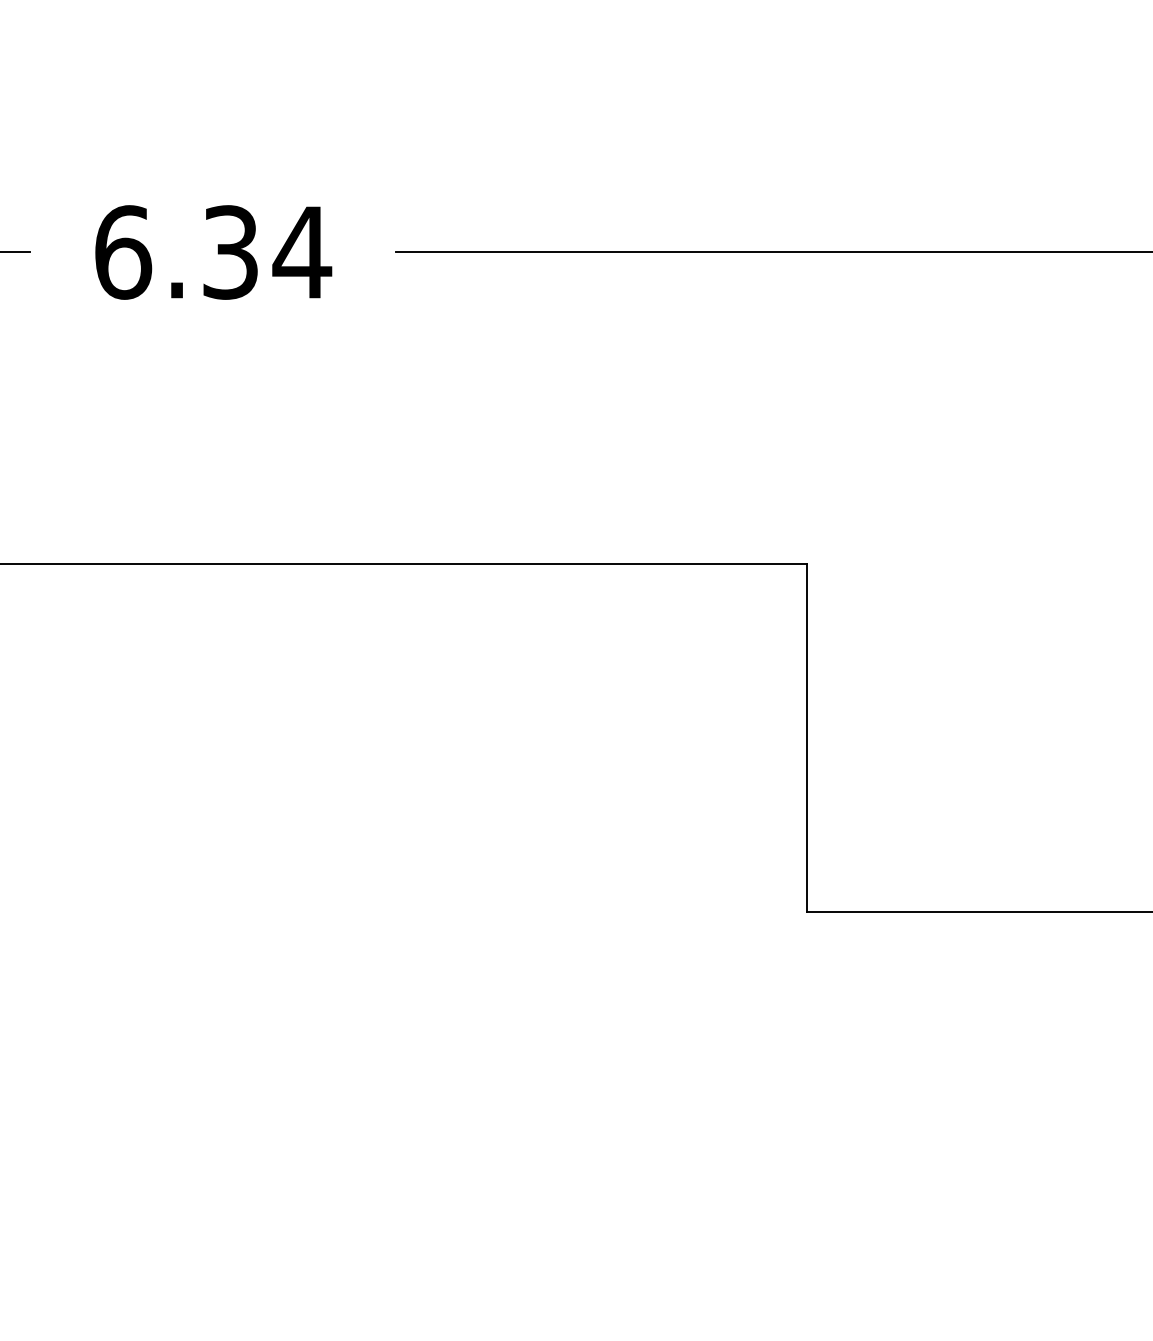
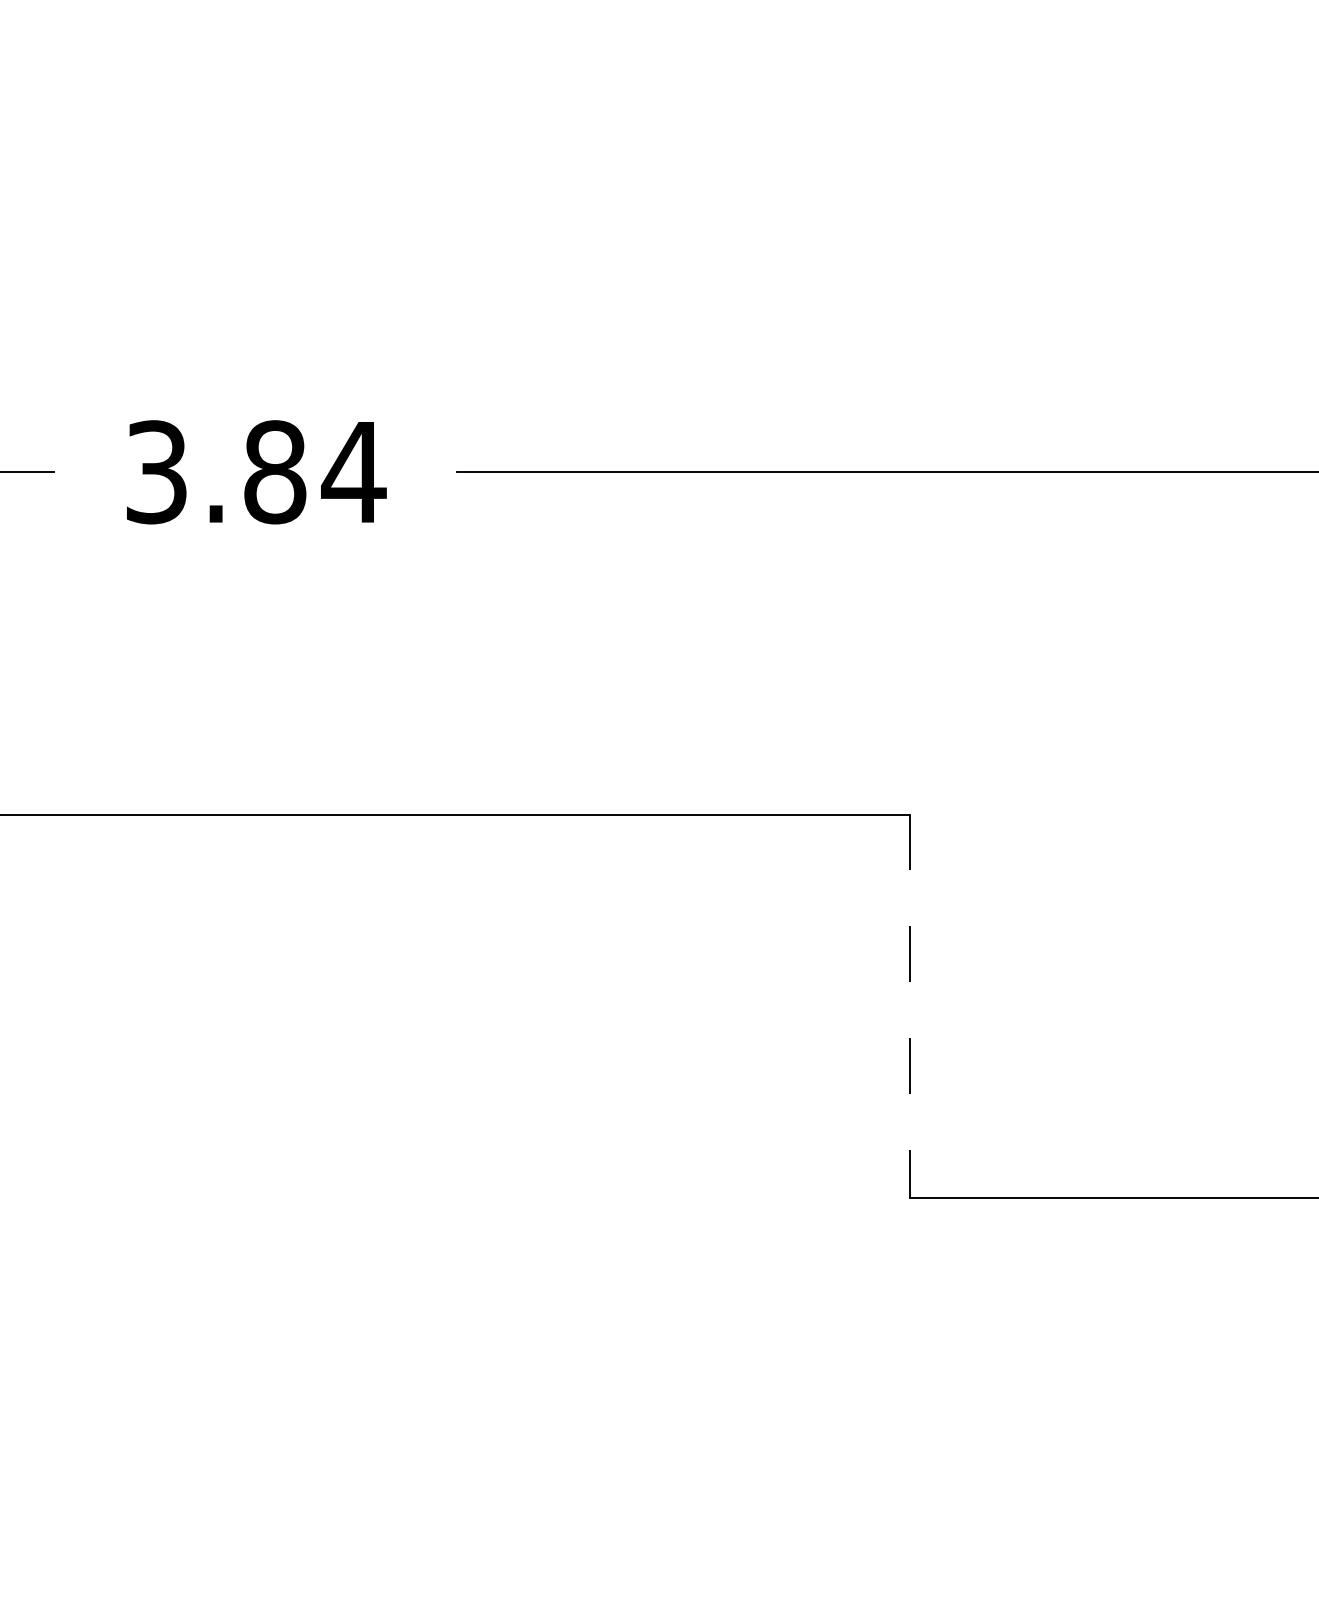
text: (177, 252) -> (216, 472), 6.34 -> 3.84
line: (807, 737) -> (909, 1006), solid -> dashed

